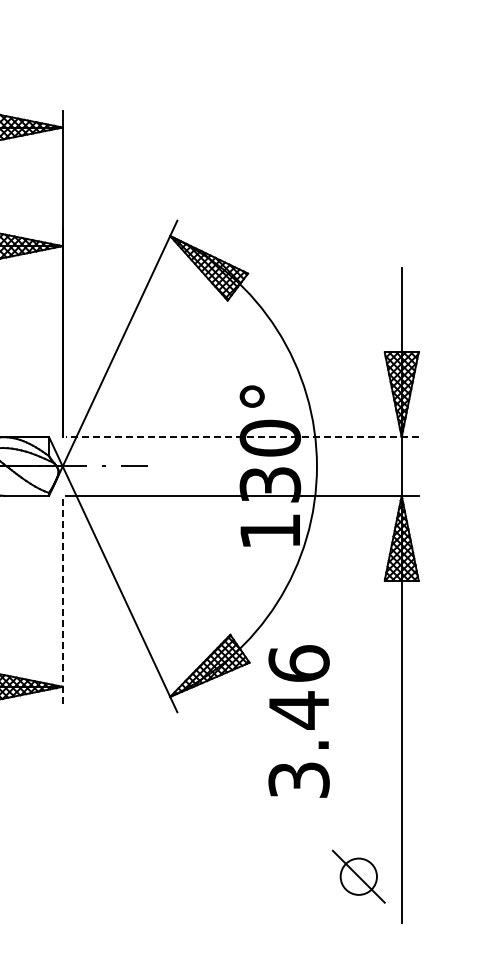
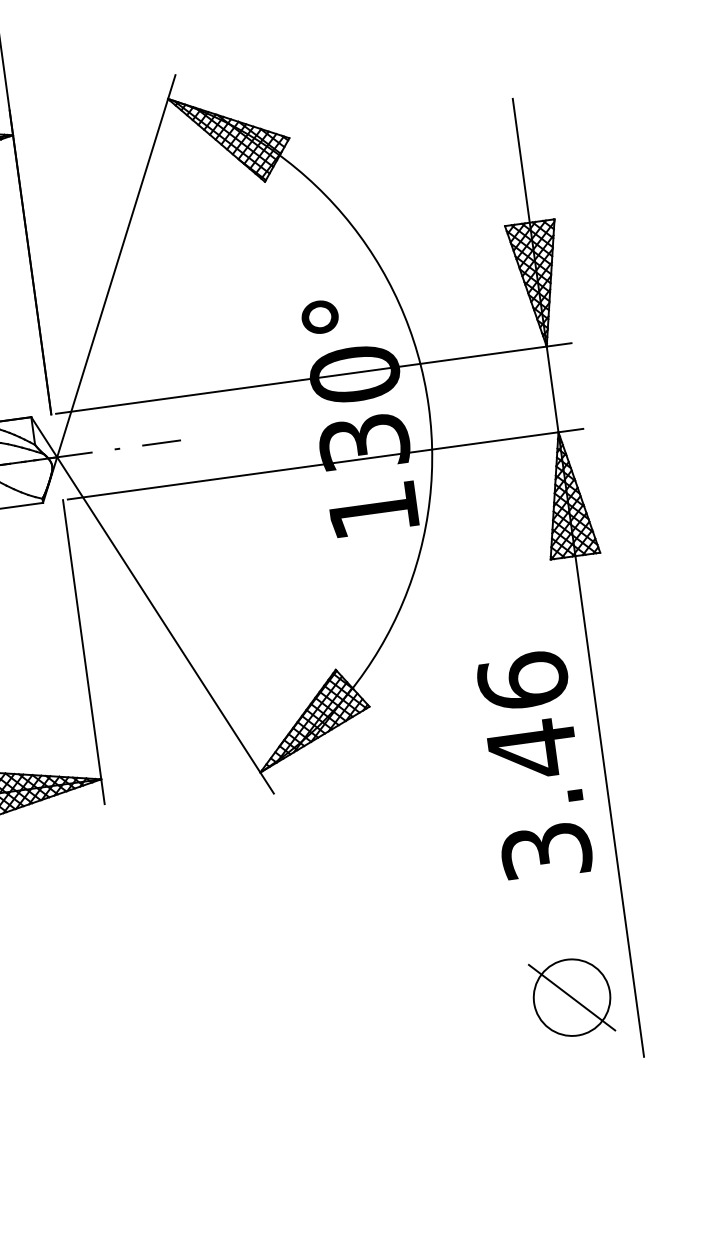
line: (241, 437) -> (312, 379), dashed -> solid
line: (62, 599) -> (83, 651), dashed -> solid
text: (298, 721) -> (533, 765), moved
circle: (358, 876) -> (571, 997), size x1.43

